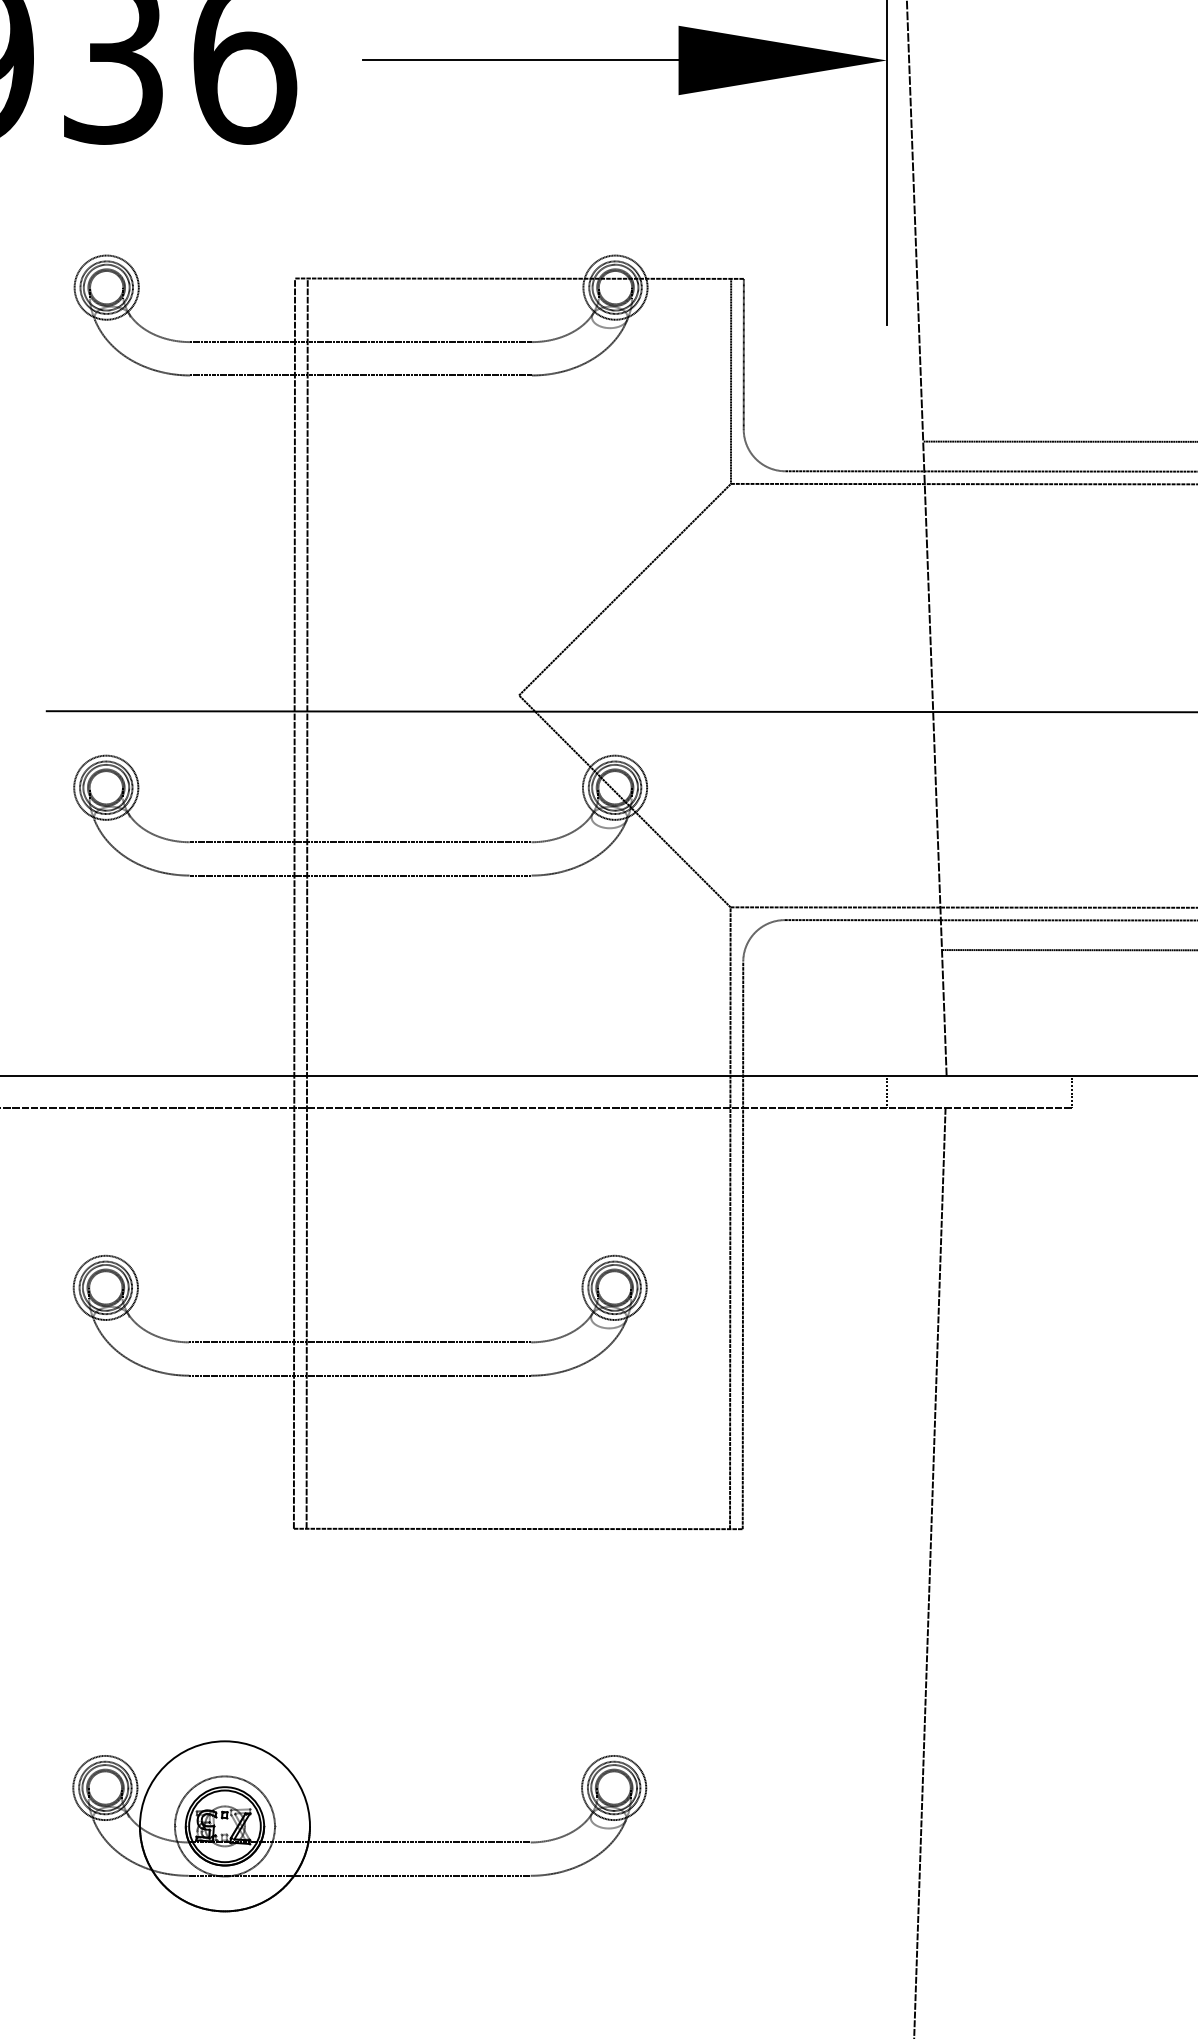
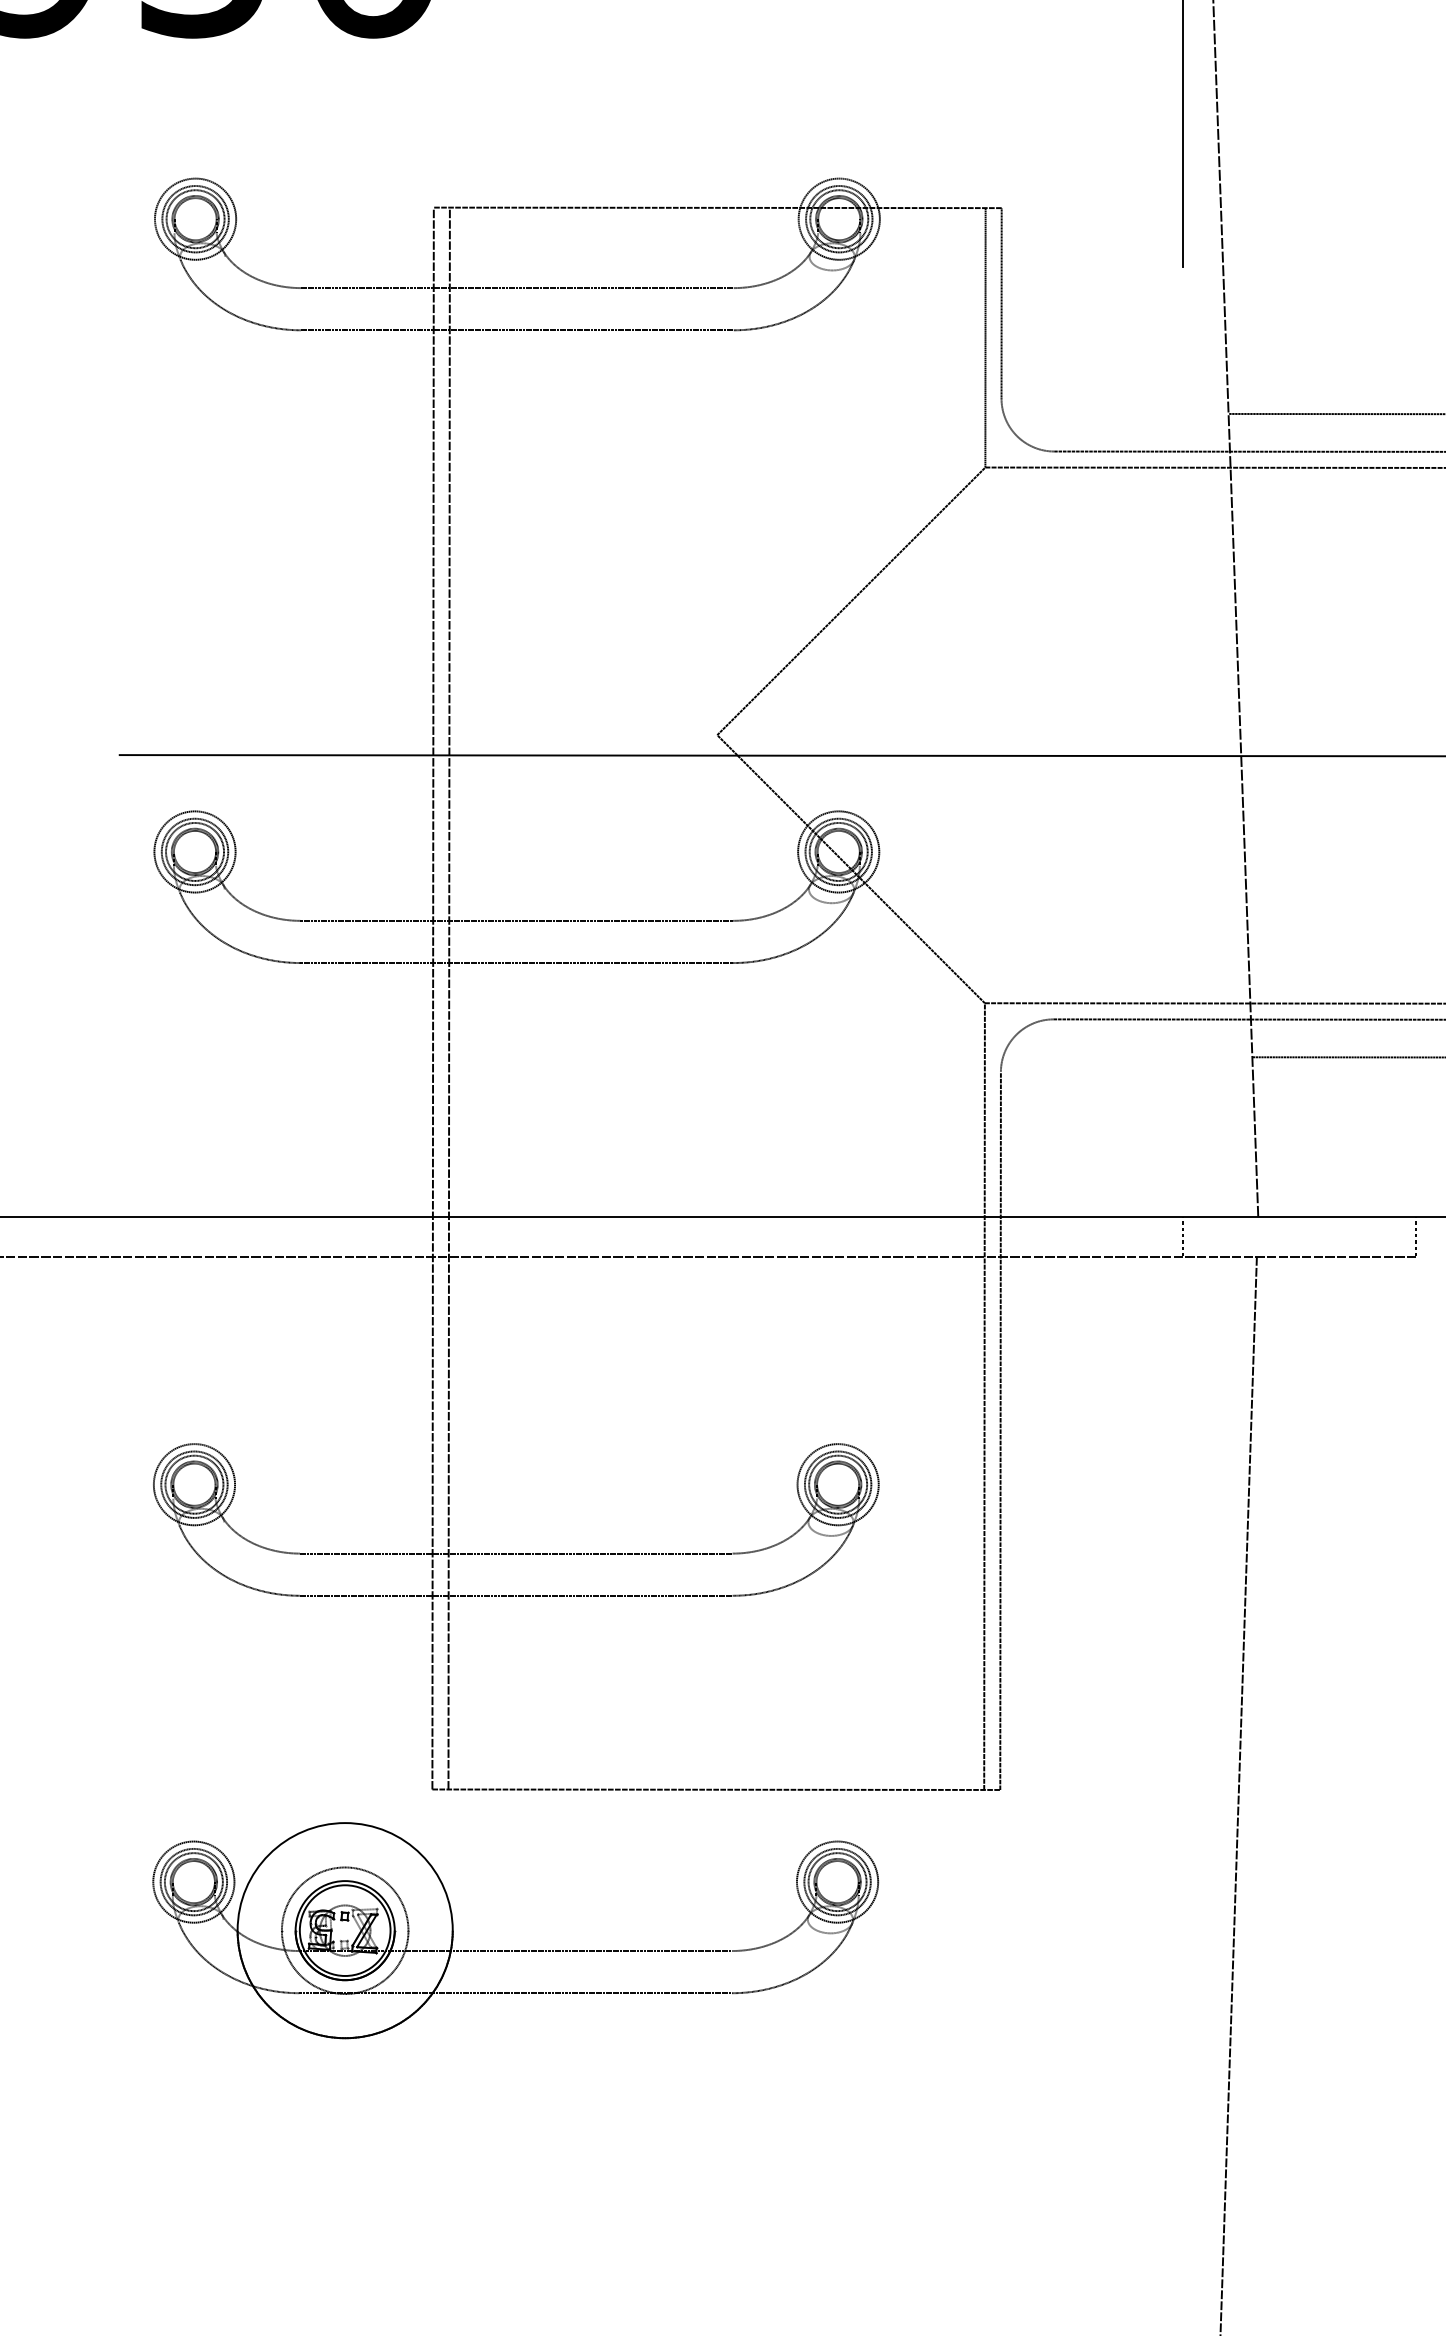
part: (359, 1841) -> (515, 1949), moved

